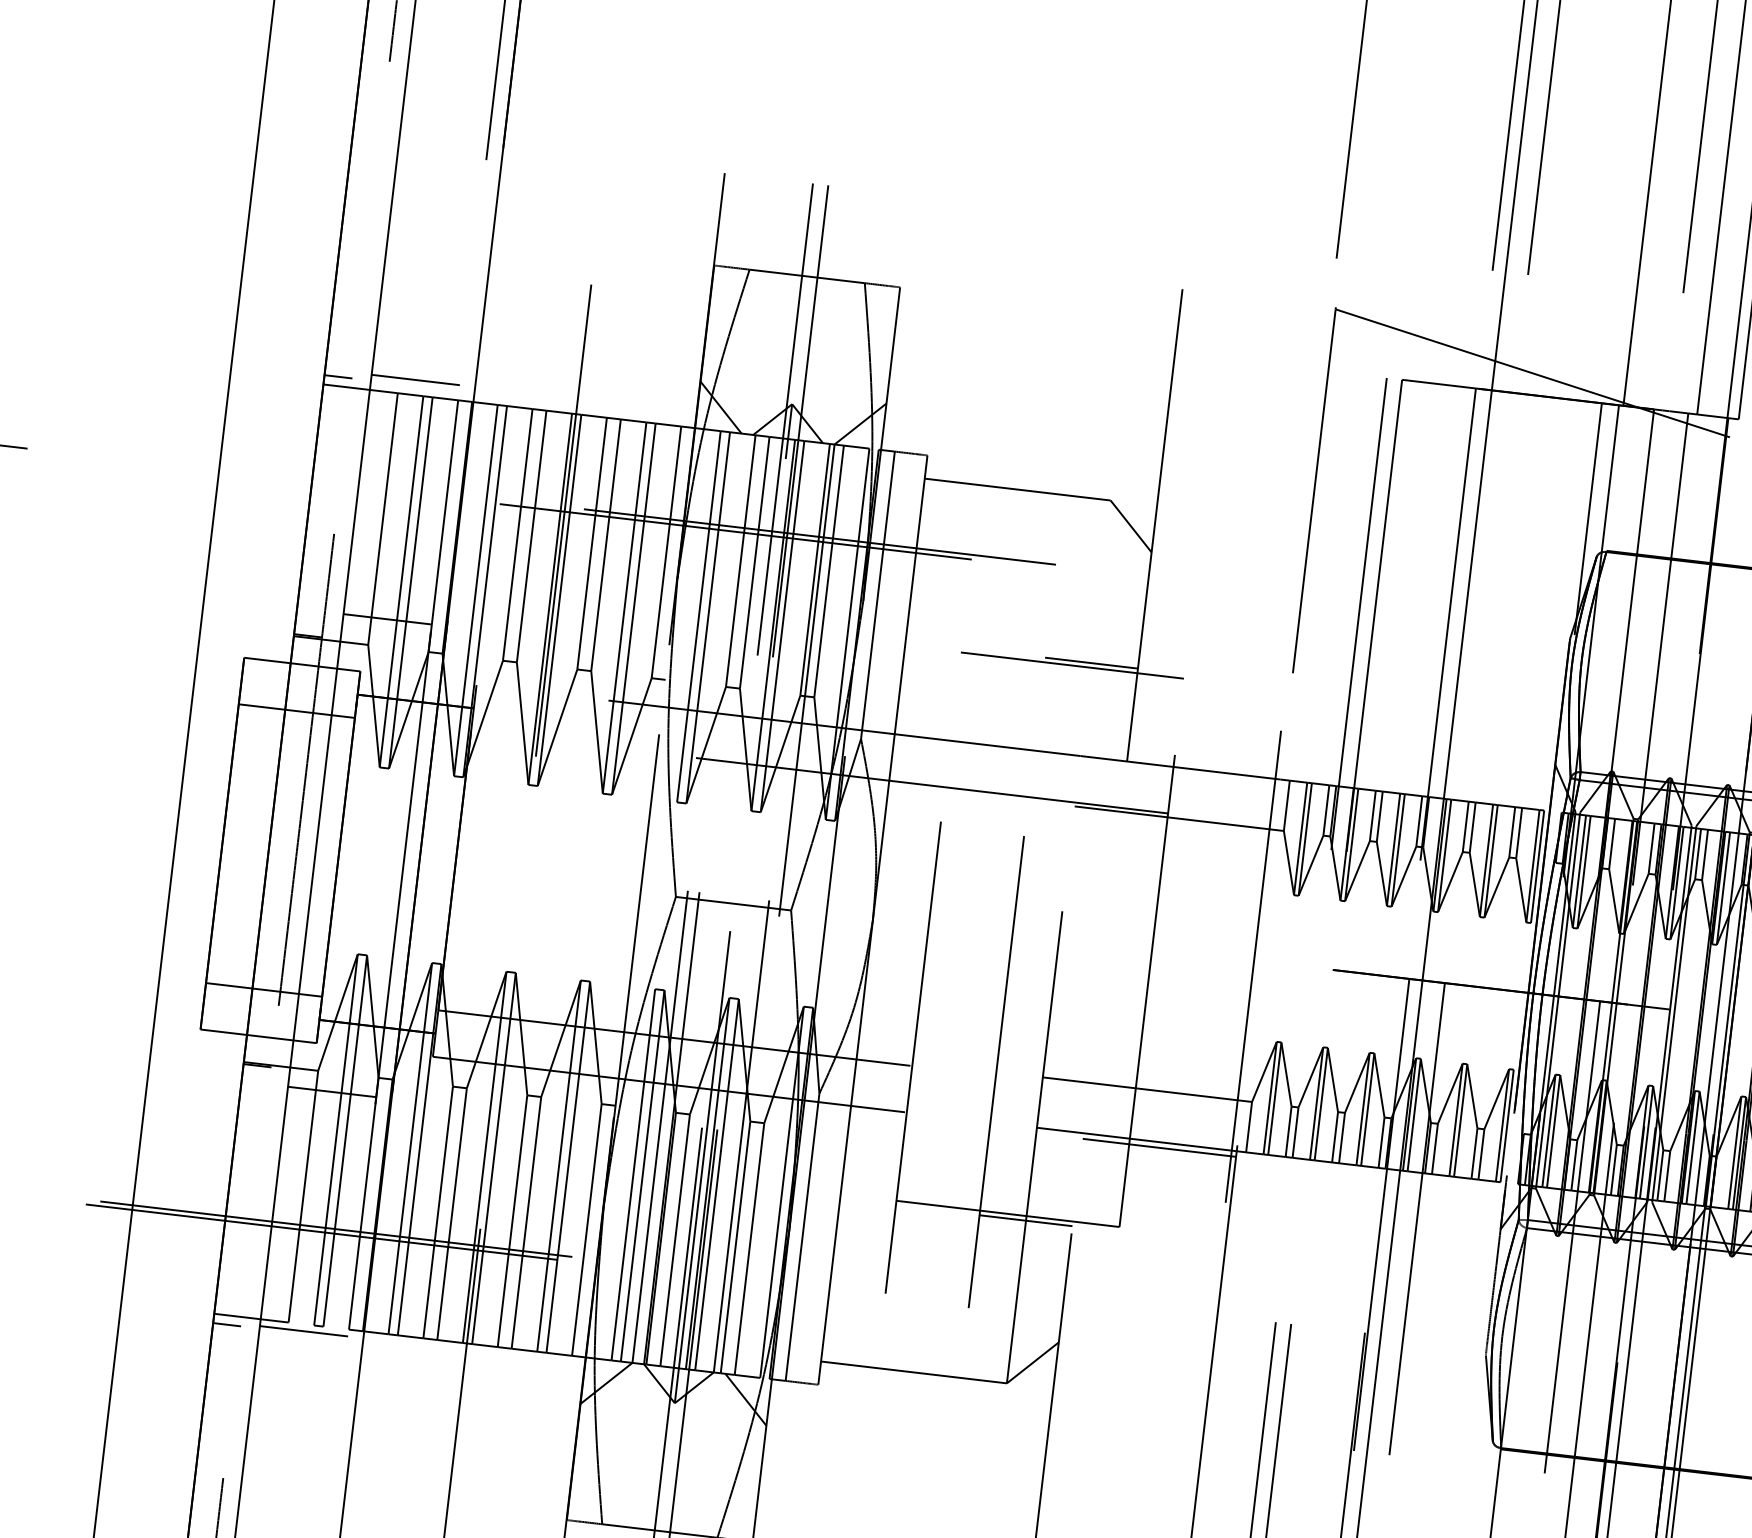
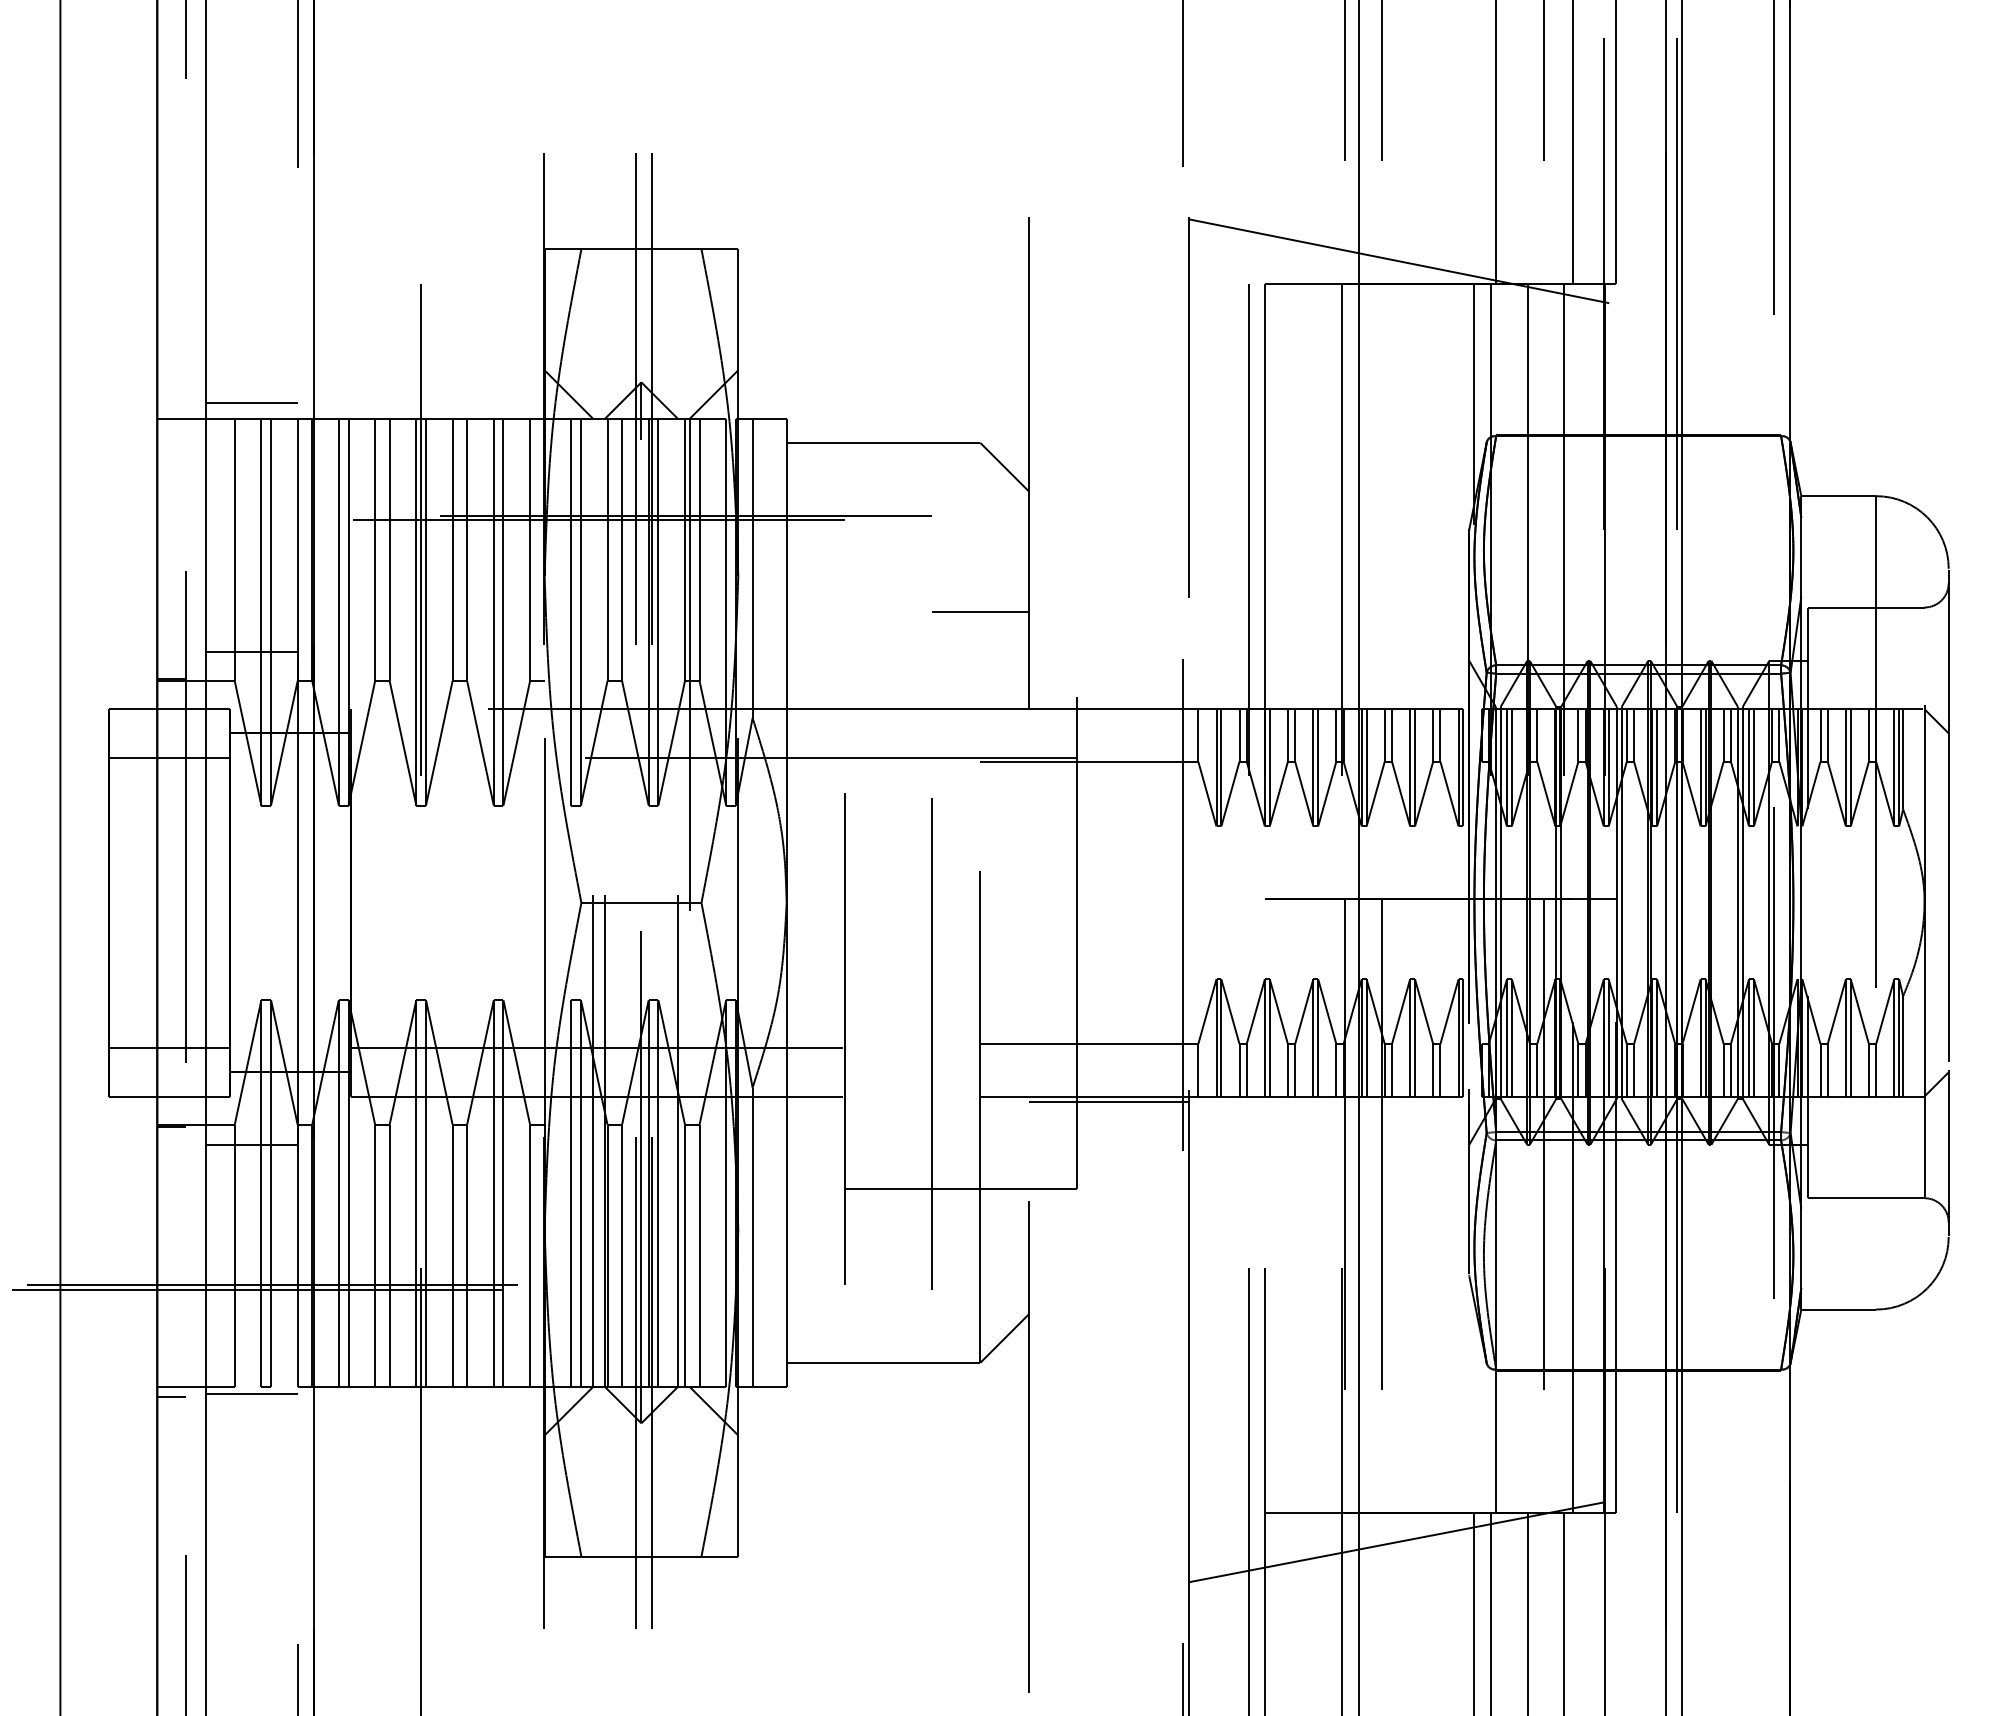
line: (338, 377) -> (171, 409), removed
line: (1071, 665) -> (960, 617), removed
line: (1025, 1220) -> (979, 1193), removed

